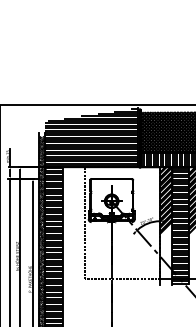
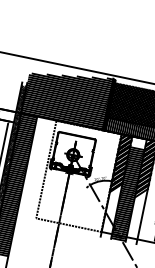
hatch: (180, 172) -> (138, 142), removed

